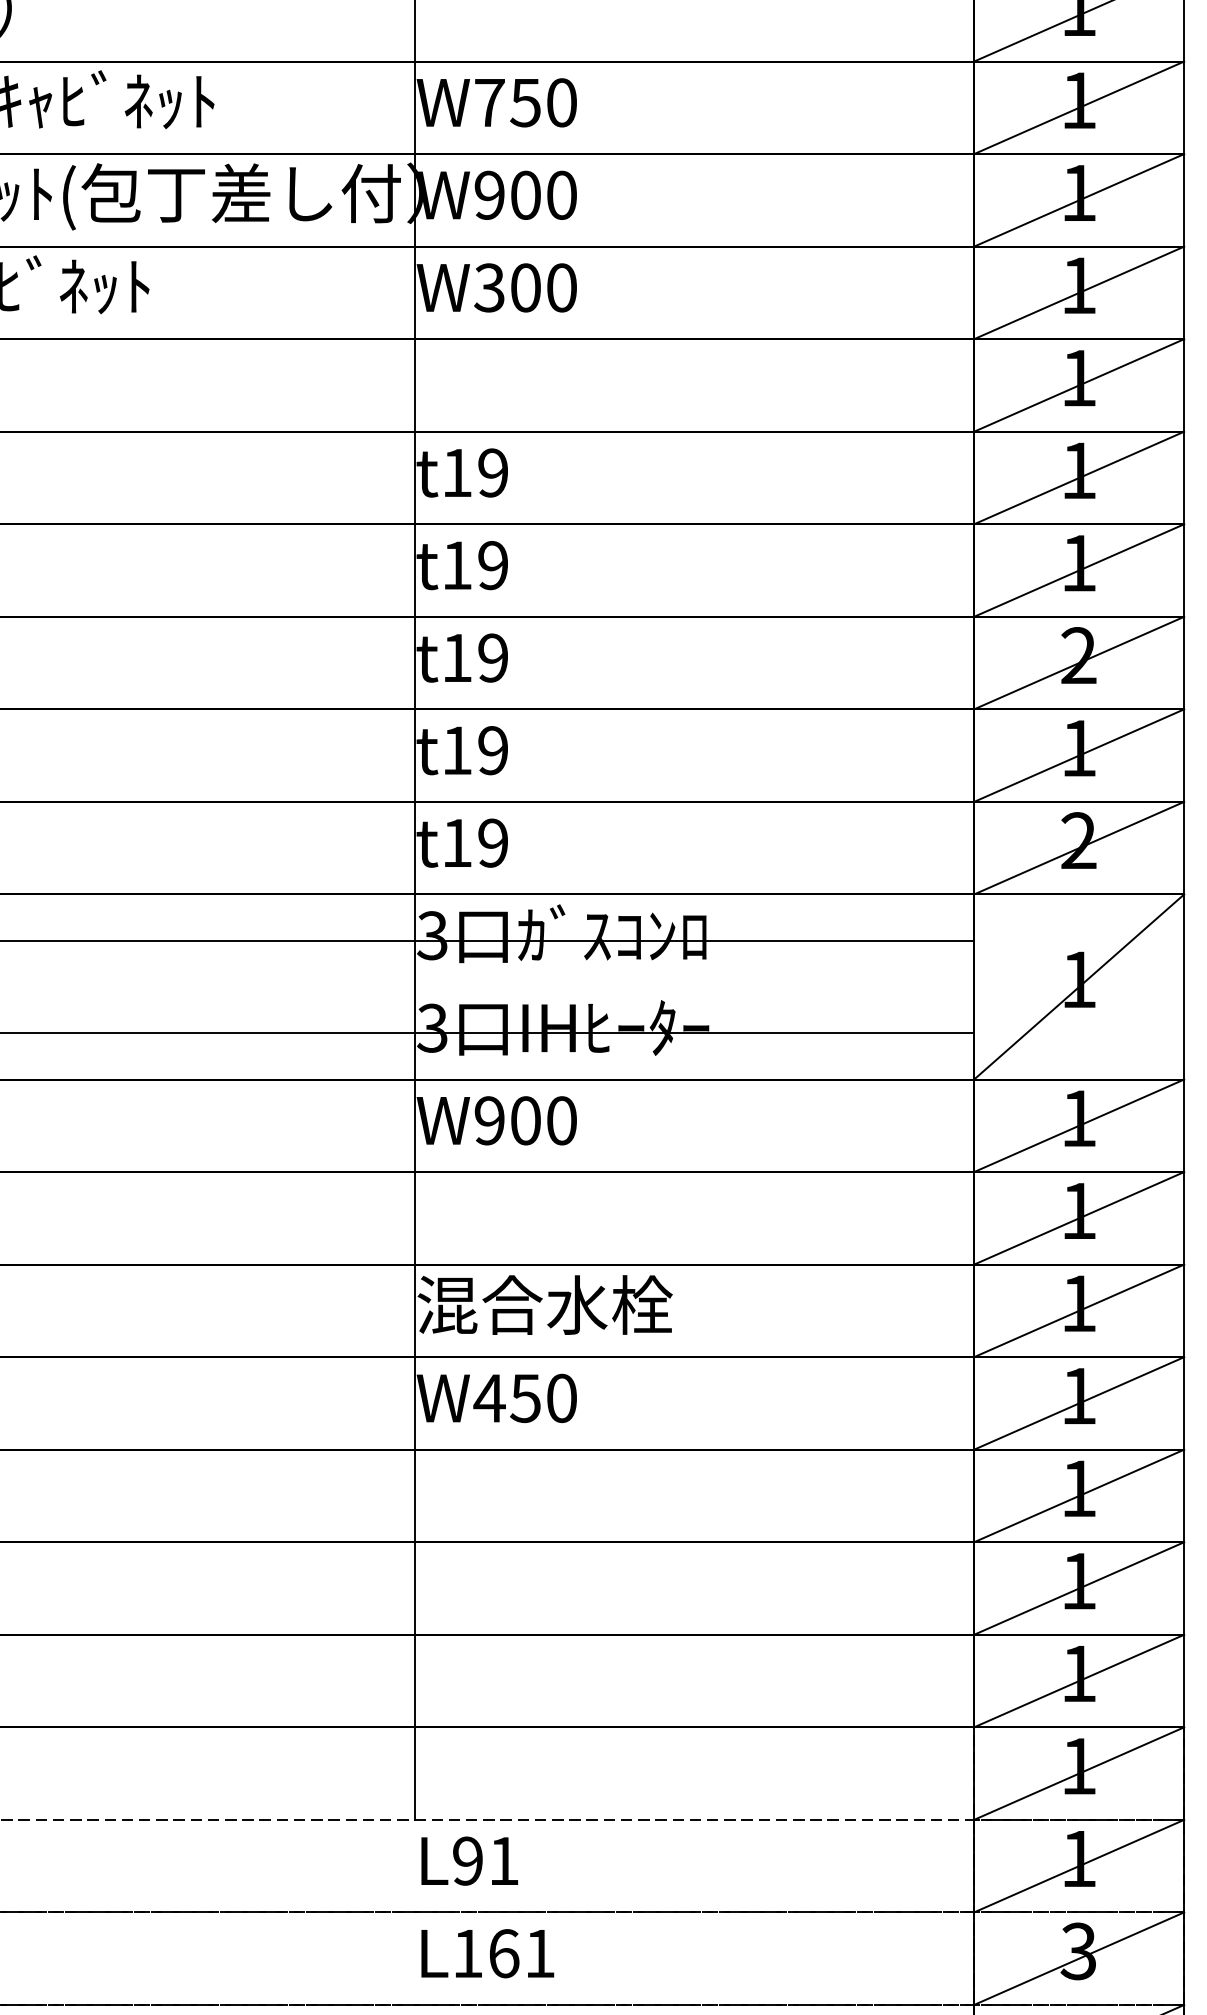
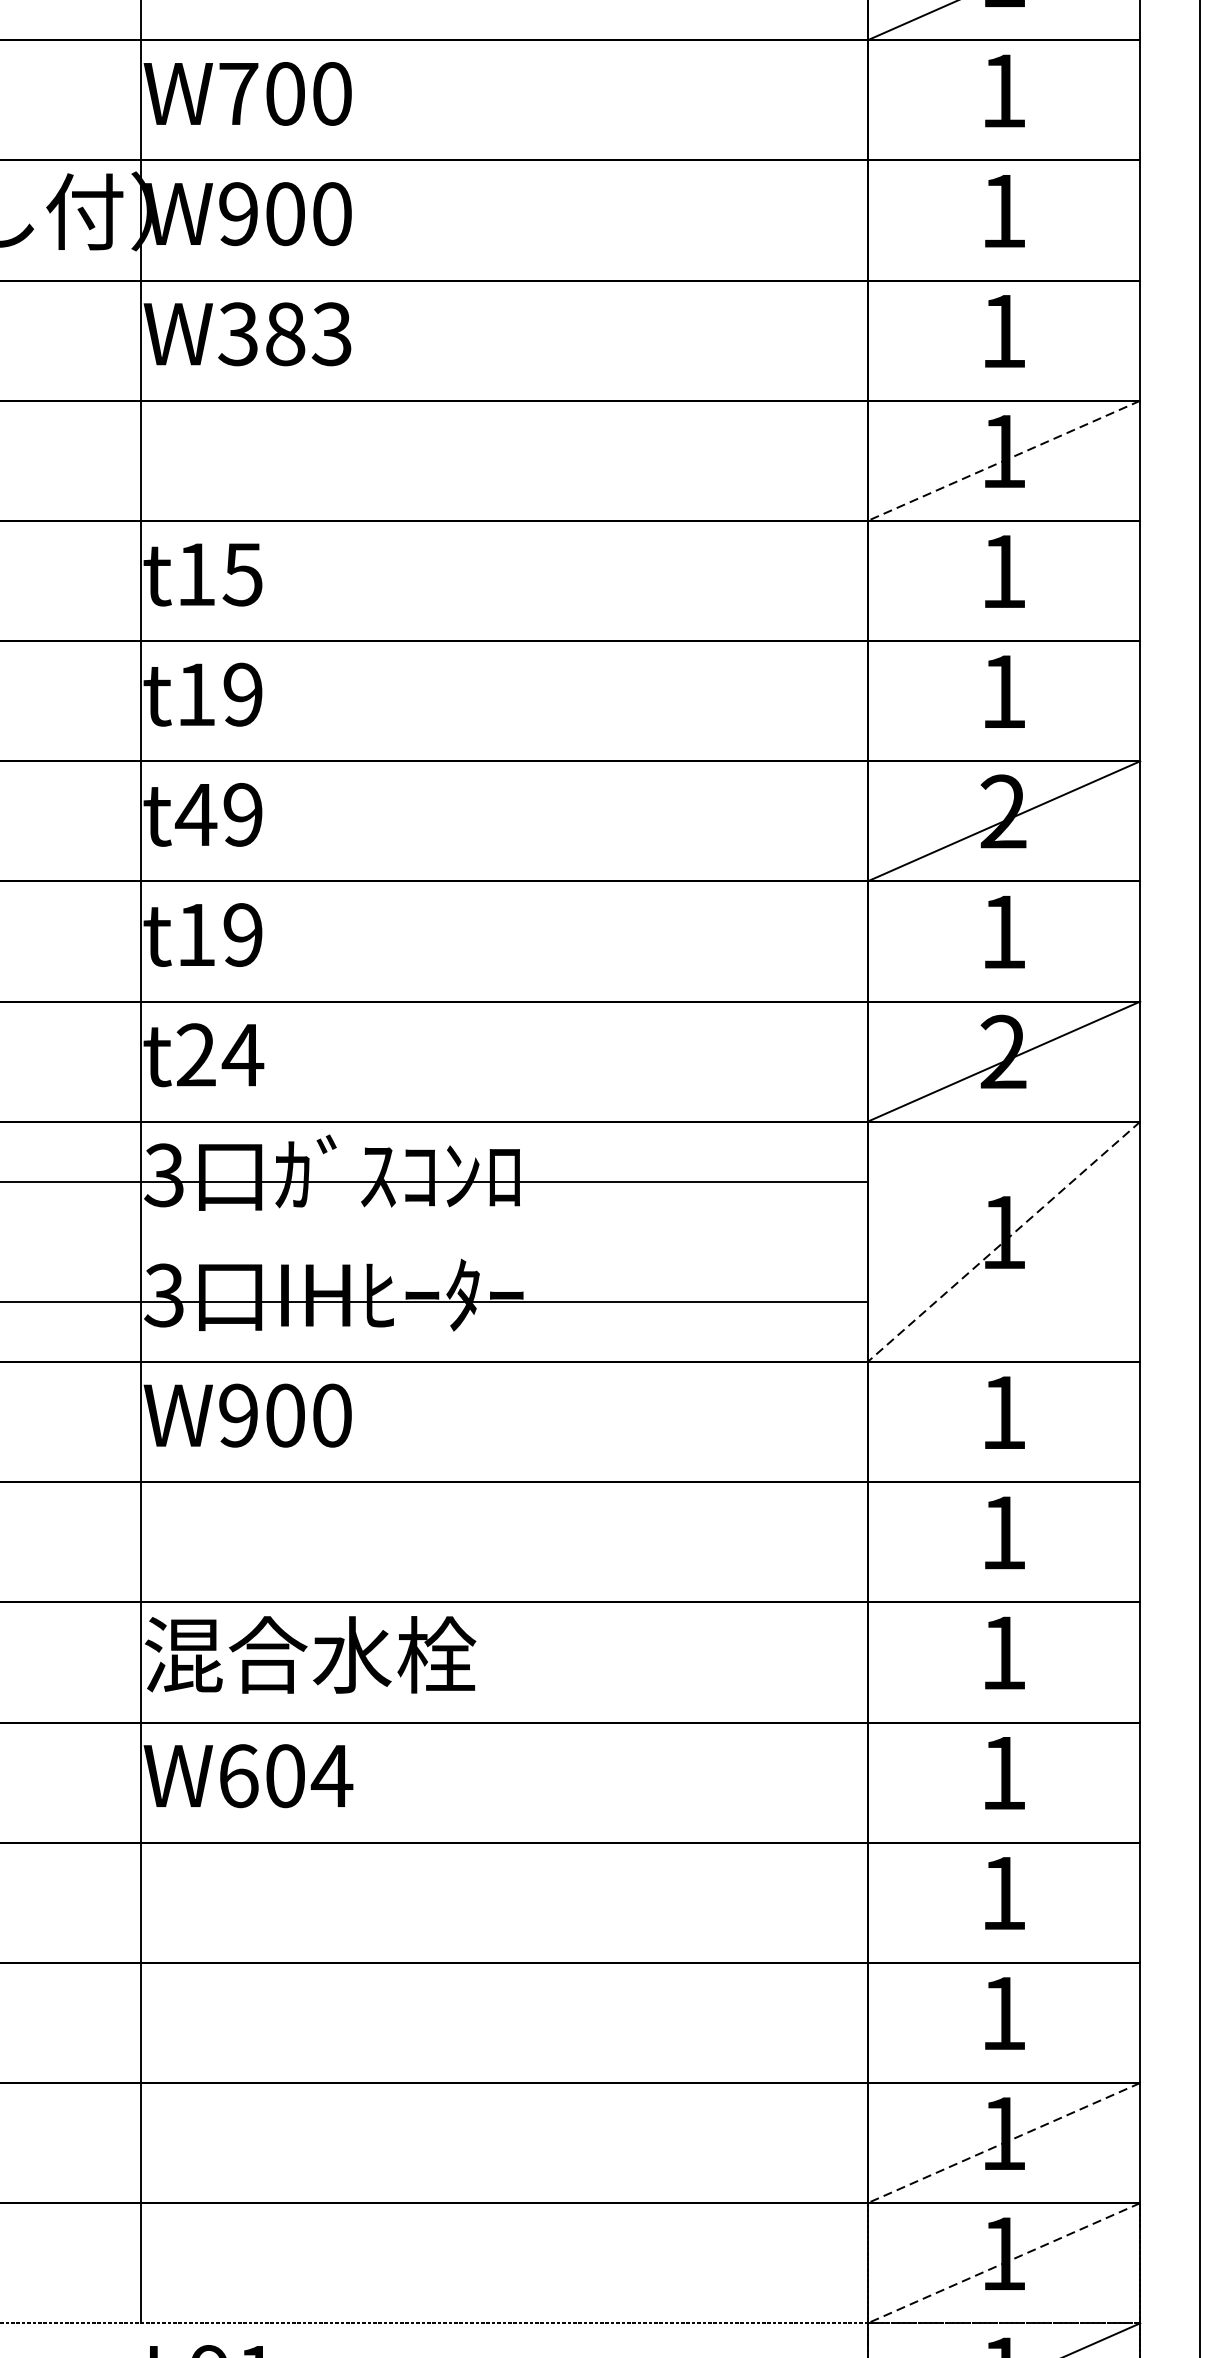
text: (525, 102) -> (285, 93), W750 -> W700
line: (1079, 107) -> (1004, 99), removed
line: (1079, 200) -> (1004, 220), removed
text: (543, 287) -> (308, 333), W300 -> W383
line: (1079, 292) -> (1004, 340), removed
line: (1079, 385) -> (1004, 460), solid -> dashed
text: (492, 472) -> (242, 573), t19 -> t15
line: (1079, 477) -> (1004, 580), removed
line: (1079, 570) -> (1004, 701), removed
text: (456, 657) -> (195, 814), t19 -> t49
line: (1079, 755) -> (1004, 941), removed
text: (475, 842) -> (220, 1054), t19 -> t24
line: (1079, 986) -> (1004, 1241), solid -> dashed
line: (1079, 1125) -> (1004, 1421), removed
line: (1079, 1218) -> (1004, 1542), removed
line: (1079, 1310) -> (1004, 1661), removed
text: (525, 1398) -> (285, 1776), W450 -> W604
line: (1079, 1403) -> (1004, 1782), removed
line: (1079, 1495) -> (1004, 1902), removed
line: (1079, 1588) -> (1004, 2022), removed
line: (1079, 1681) -> (1004, 2143), solid -> dashed
line: (1079, 1773) -> (1004, 2263), solid -> dashed

